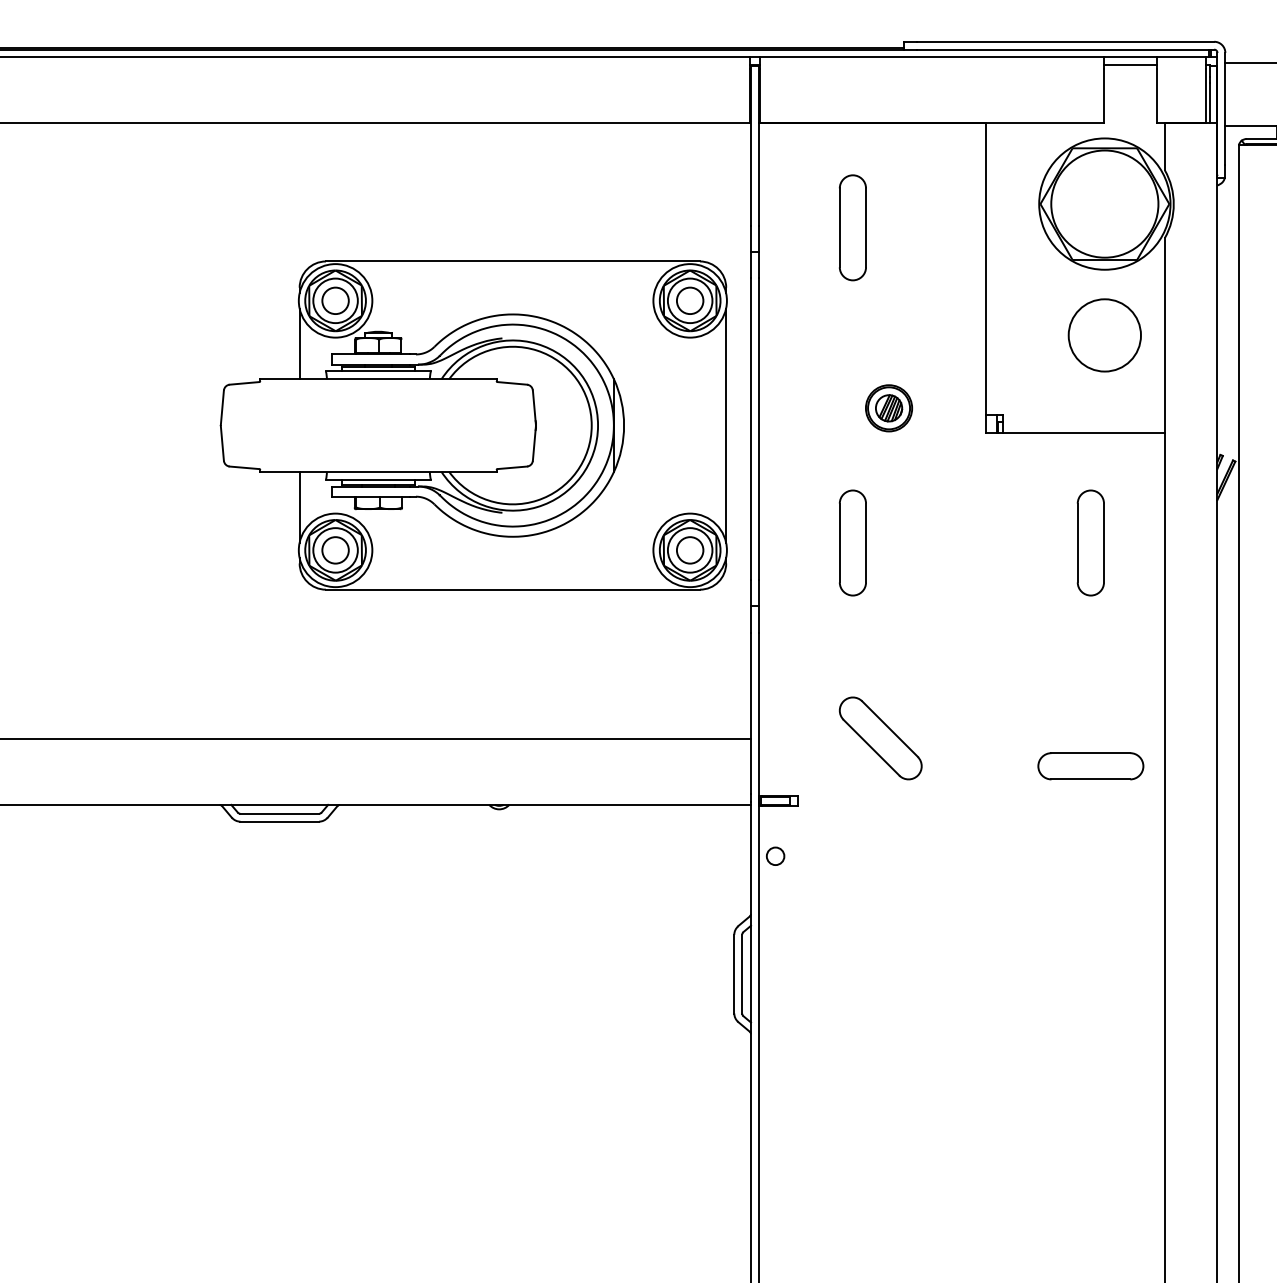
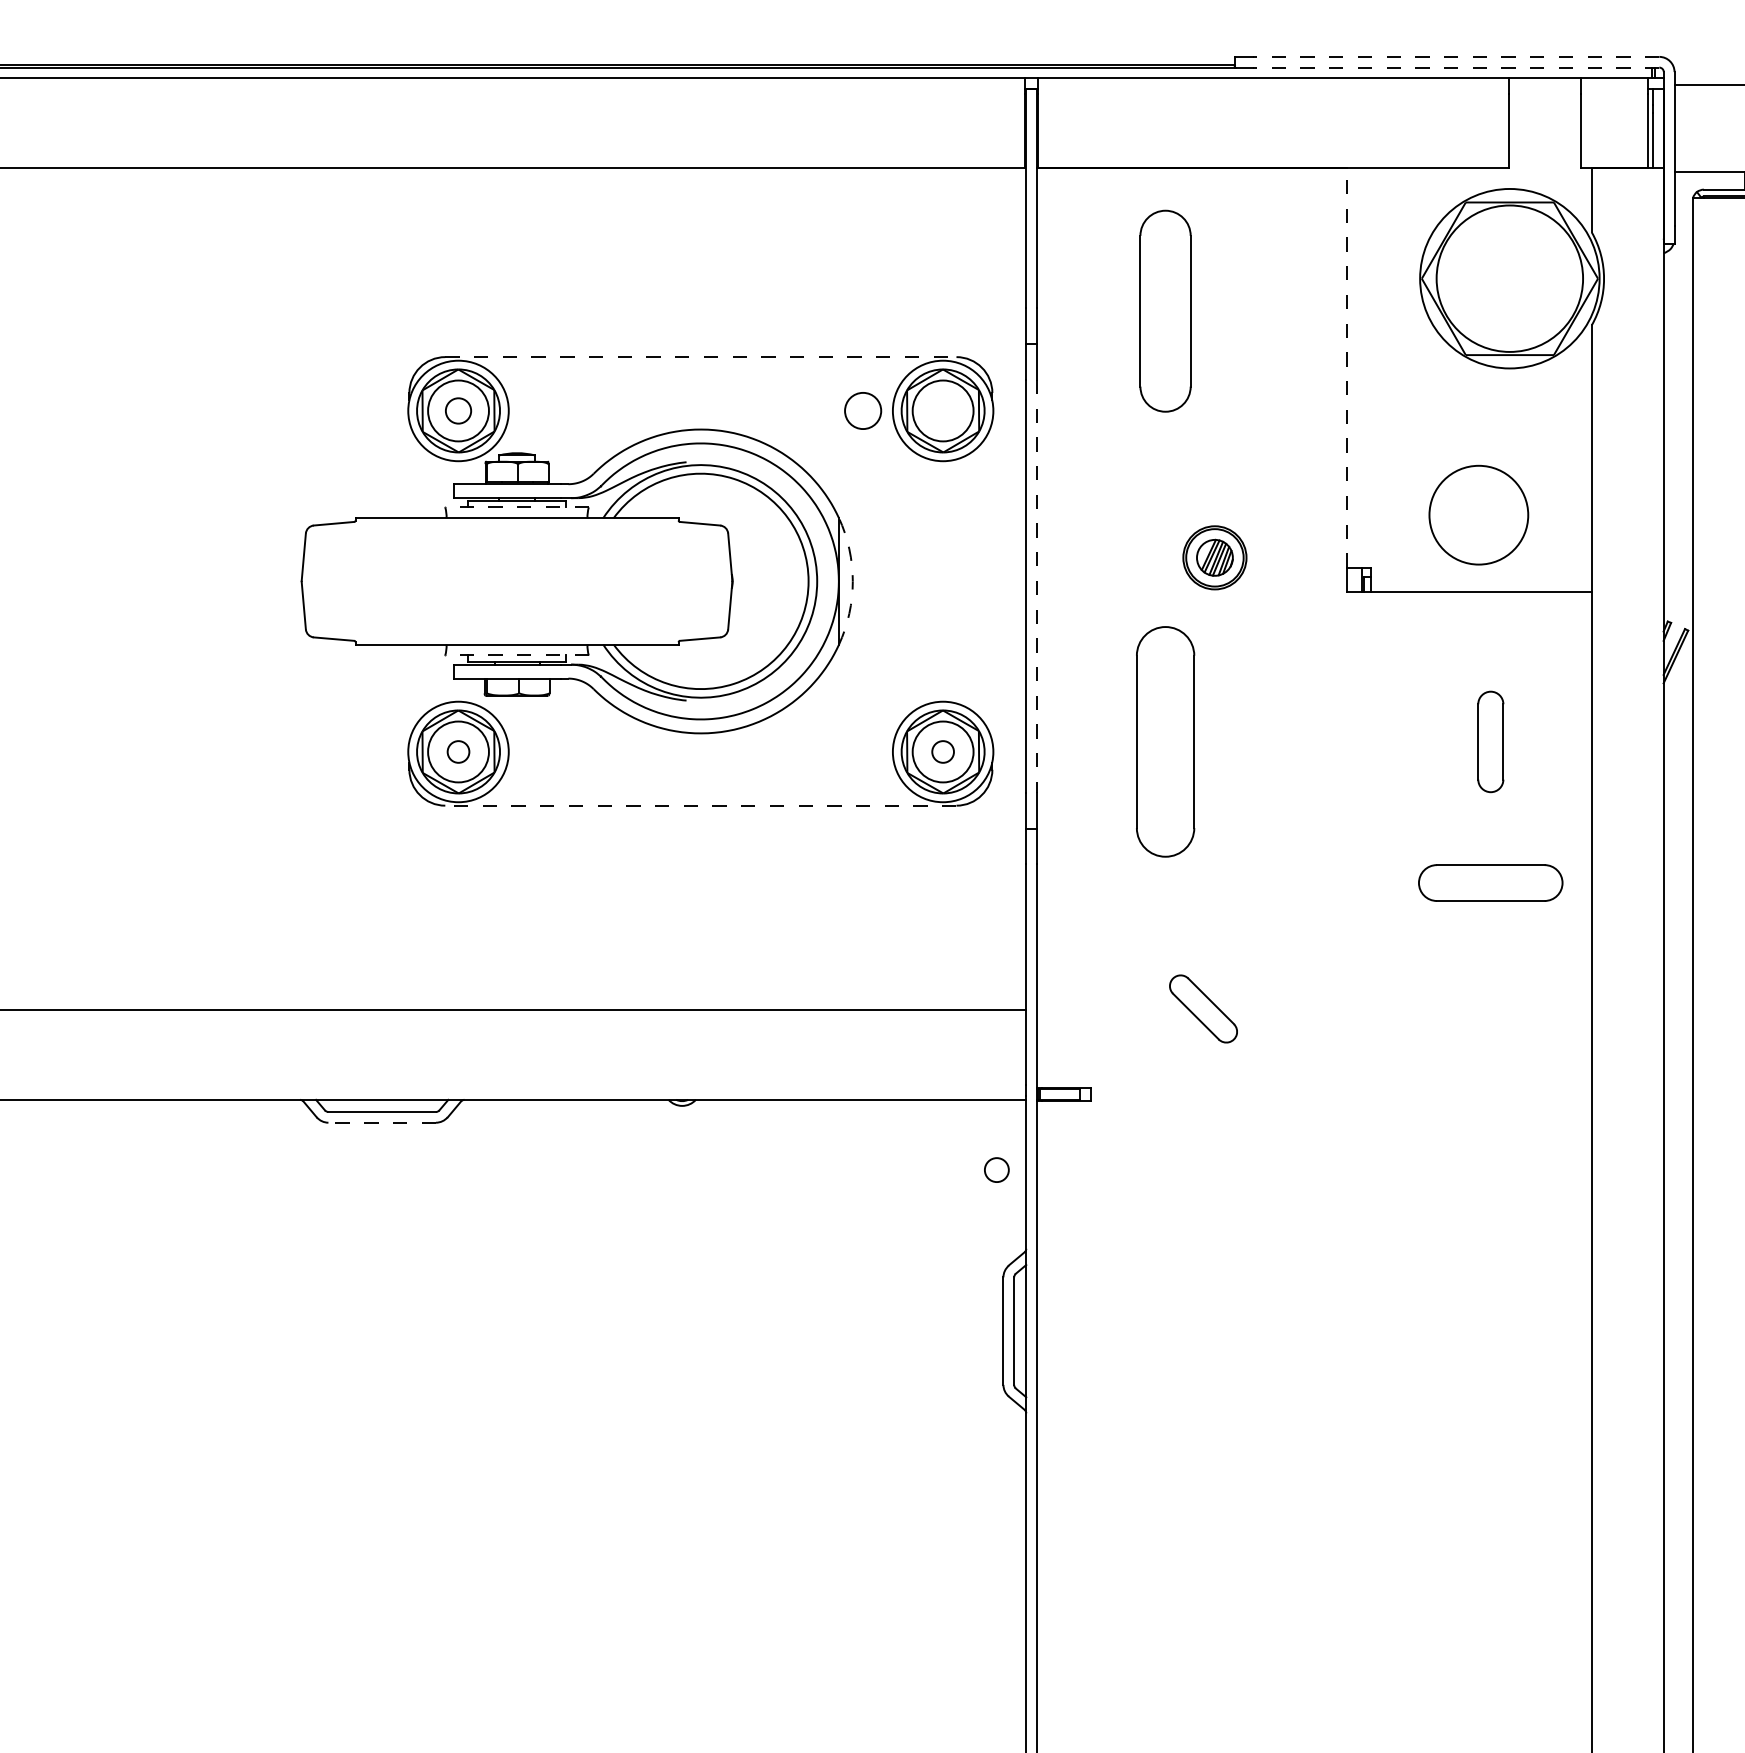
line: (1065, 41) -> (1455, 56), solid -> dashed
line: (1065, 49) -> (1455, 67), solid -> dashed
line: (1130, 65) -> (1544, 89), removed
part: (852, 227) -> (1165, 310), size x1.4
line: (512, 261) -> (700, 357), solid -> dashed
line: (986, 269) -> (1347, 367), solid -> dashed
circle: (335, 300) -> (458, 410), size x0.7
circle: (690, 300) -> (863, 410), moved
circle: (1104, 334) -> (1478, 514), moved
line: (299, 343) -> (409, 469), removed
line: (378, 371) -> (517, 507), solid -> dashed
arc: (623, 425) -> (852, 581), solid -> dashed
line: (726, 425) -> (992, 581), removed
line: (759, 429) -> (1037, 586), solid -> dashed
line: (378, 479) -> (517, 655), solid -> dashed
line: (299, 506) -> (409, 692), removed
part: (852, 542) -> (1165, 741), size x1.6
part: (1090, 542) -> (1490, 741), size x0.7
circle: (335, 550) -> (458, 751), size x0.6
circle: (690, 550) -> (943, 751), size x0.6
line: (512, 589) -> (700, 805), solid -> dashed
part: (880, 738) -> (1203, 1008), size x0.6
part: (1090, 765) -> (1490, 882), moved
line: (279, 821) -> (382, 1122), solid -> dashed
circle: (775, 855) -> (996, 1169), moved

